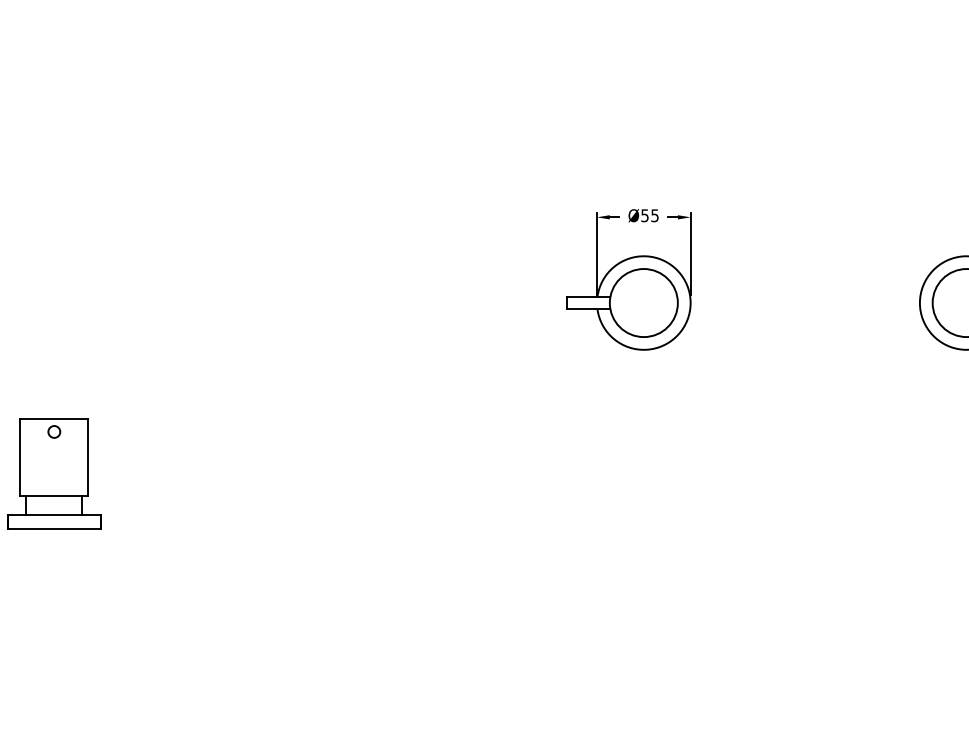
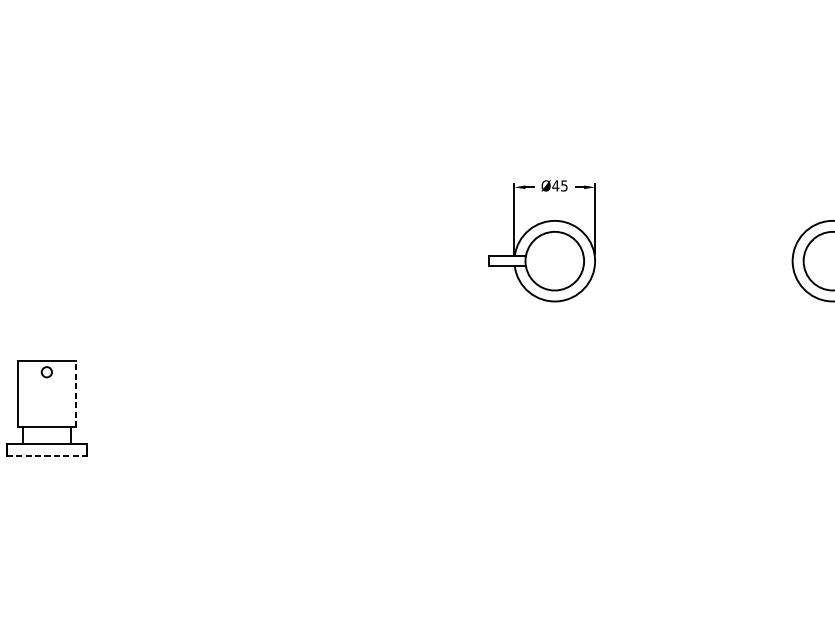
text: (644, 215) -> (555, 185), Ø55 -> Ø45
line: (88, 457) -> (76, 394), solid -> dashed
line: (54, 529) -> (47, 456), solid -> dashed

